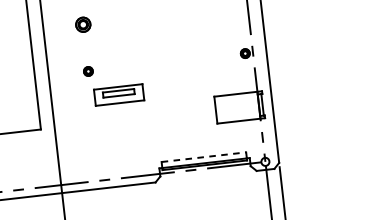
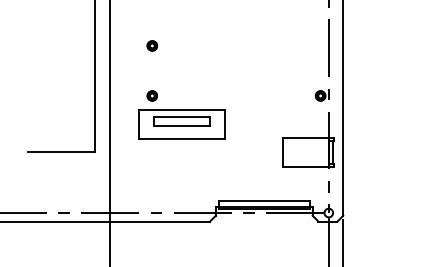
part: (82, 24) -> (151, 45), size x0.62
part: (118, 94) -> (181, 124), size x1.67
line: (204, 157) -> (264, 200), dashed -> solid

